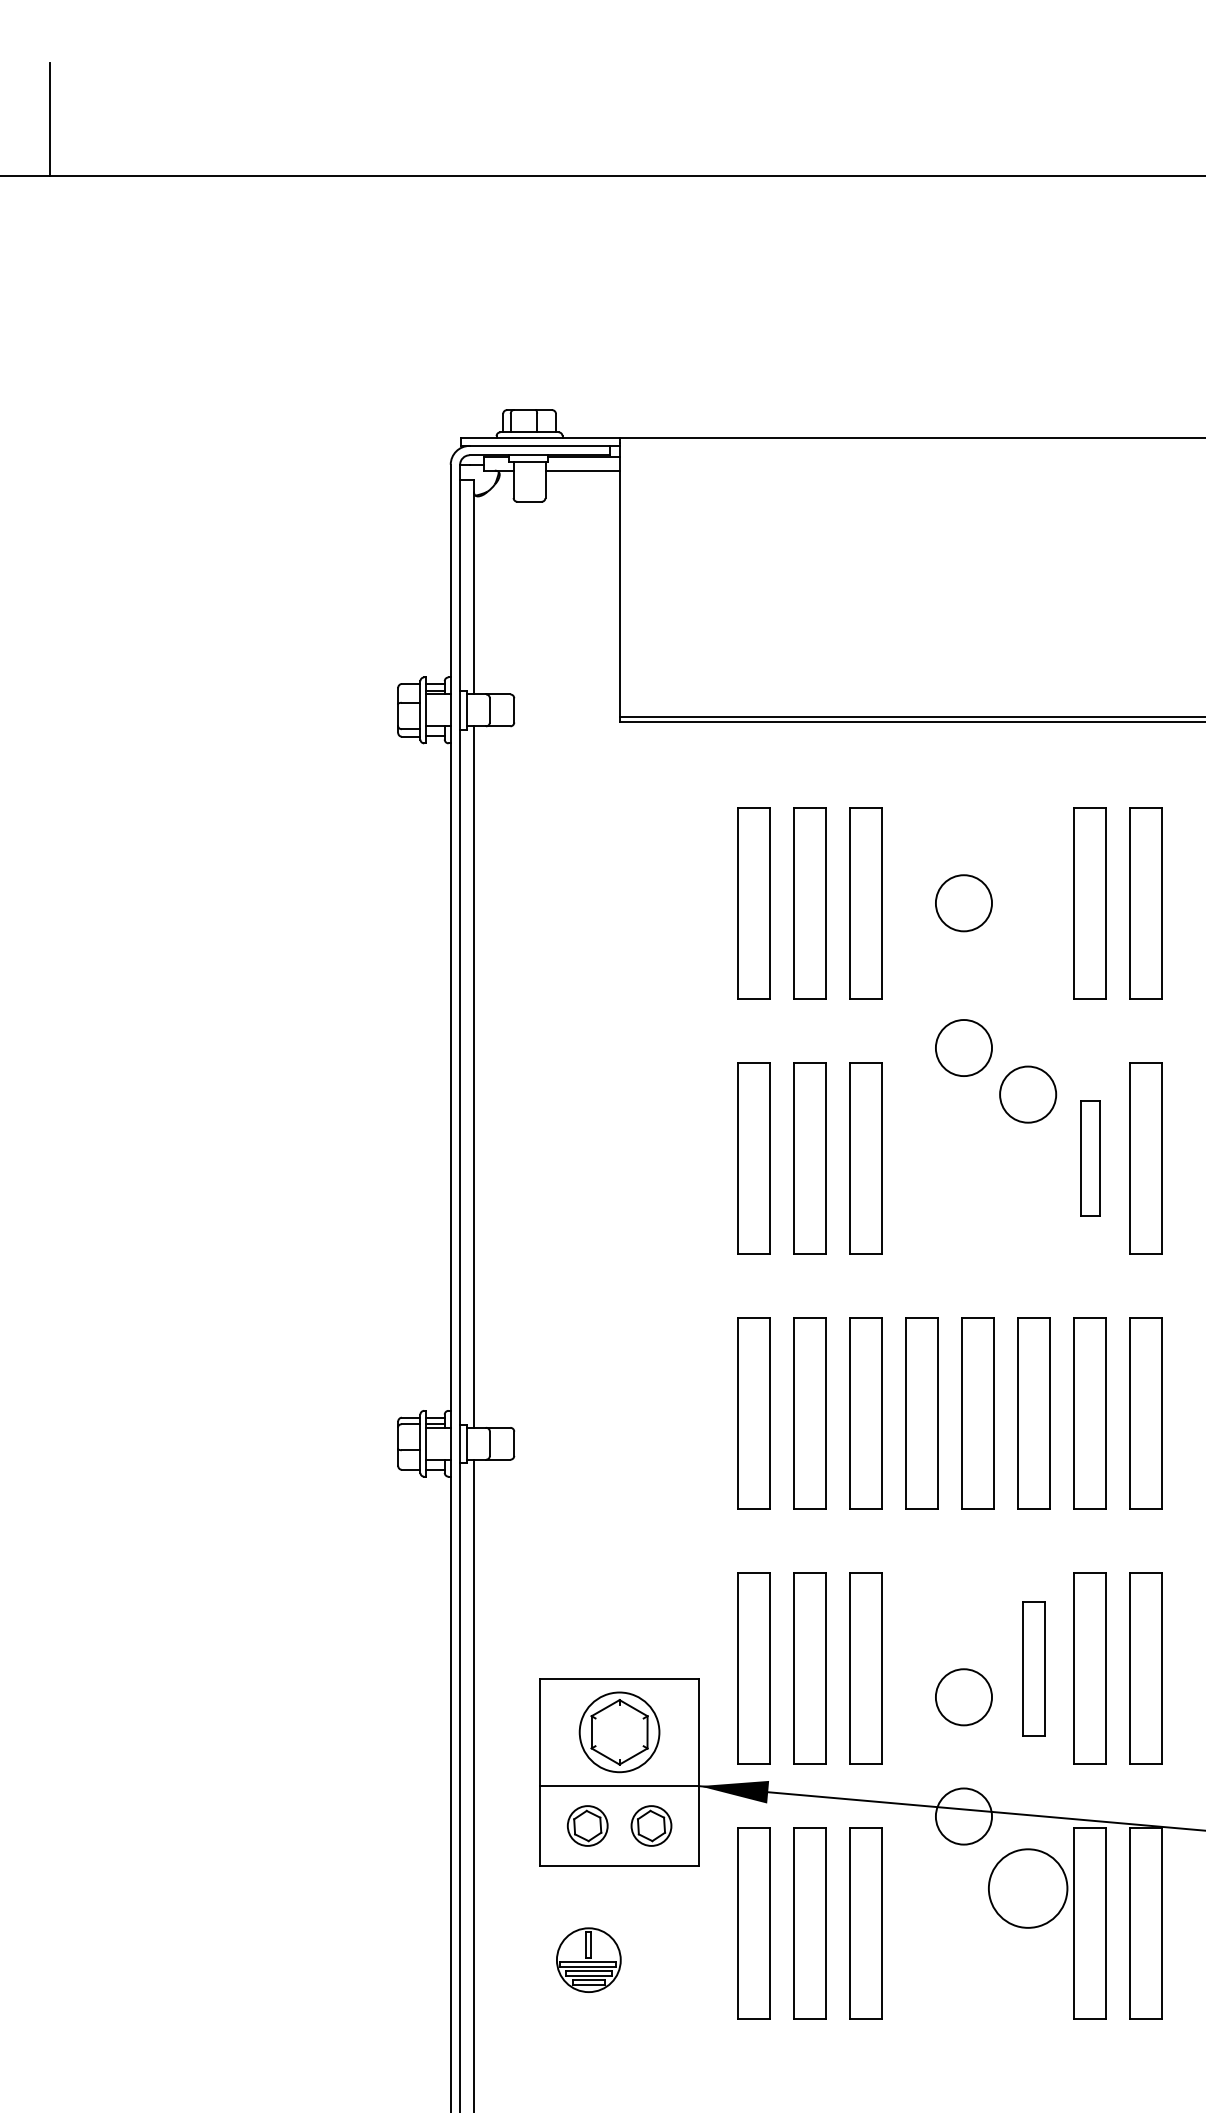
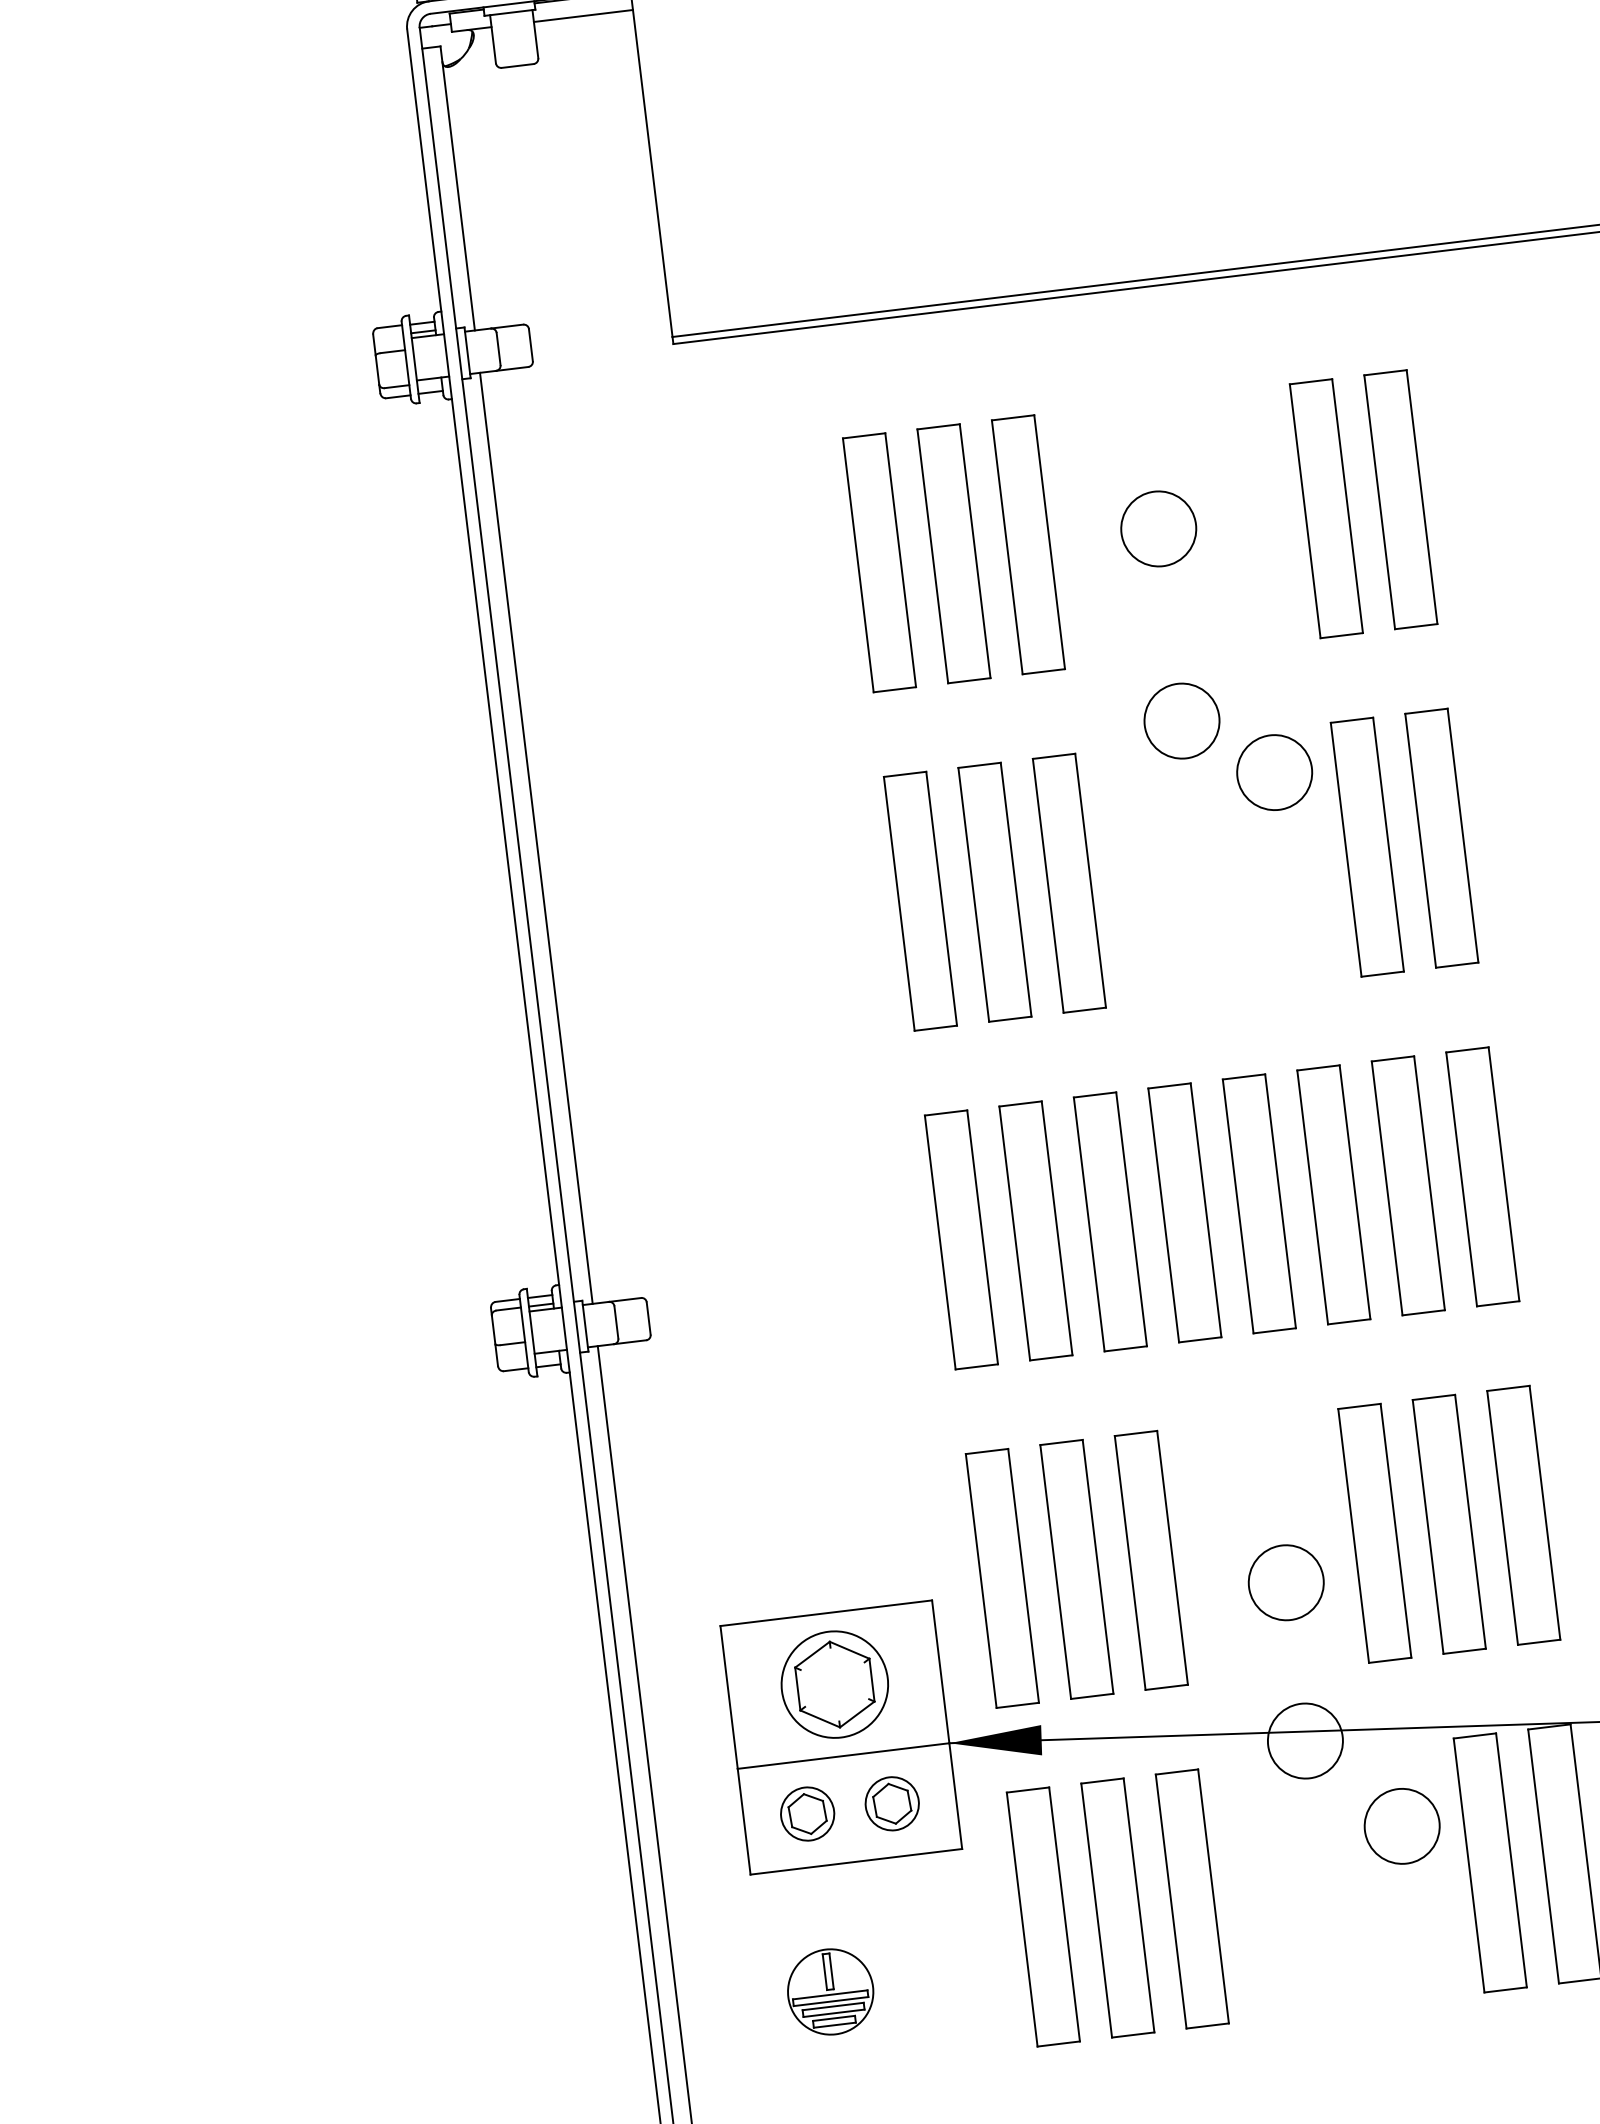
part: (1089, 1158) -> (1366, 847), size x1.67
part: (1033, 1668) -> (1373, 1533), size x1.43
circle: (1028, 1888) -> (1402, 1826), size x0.71

